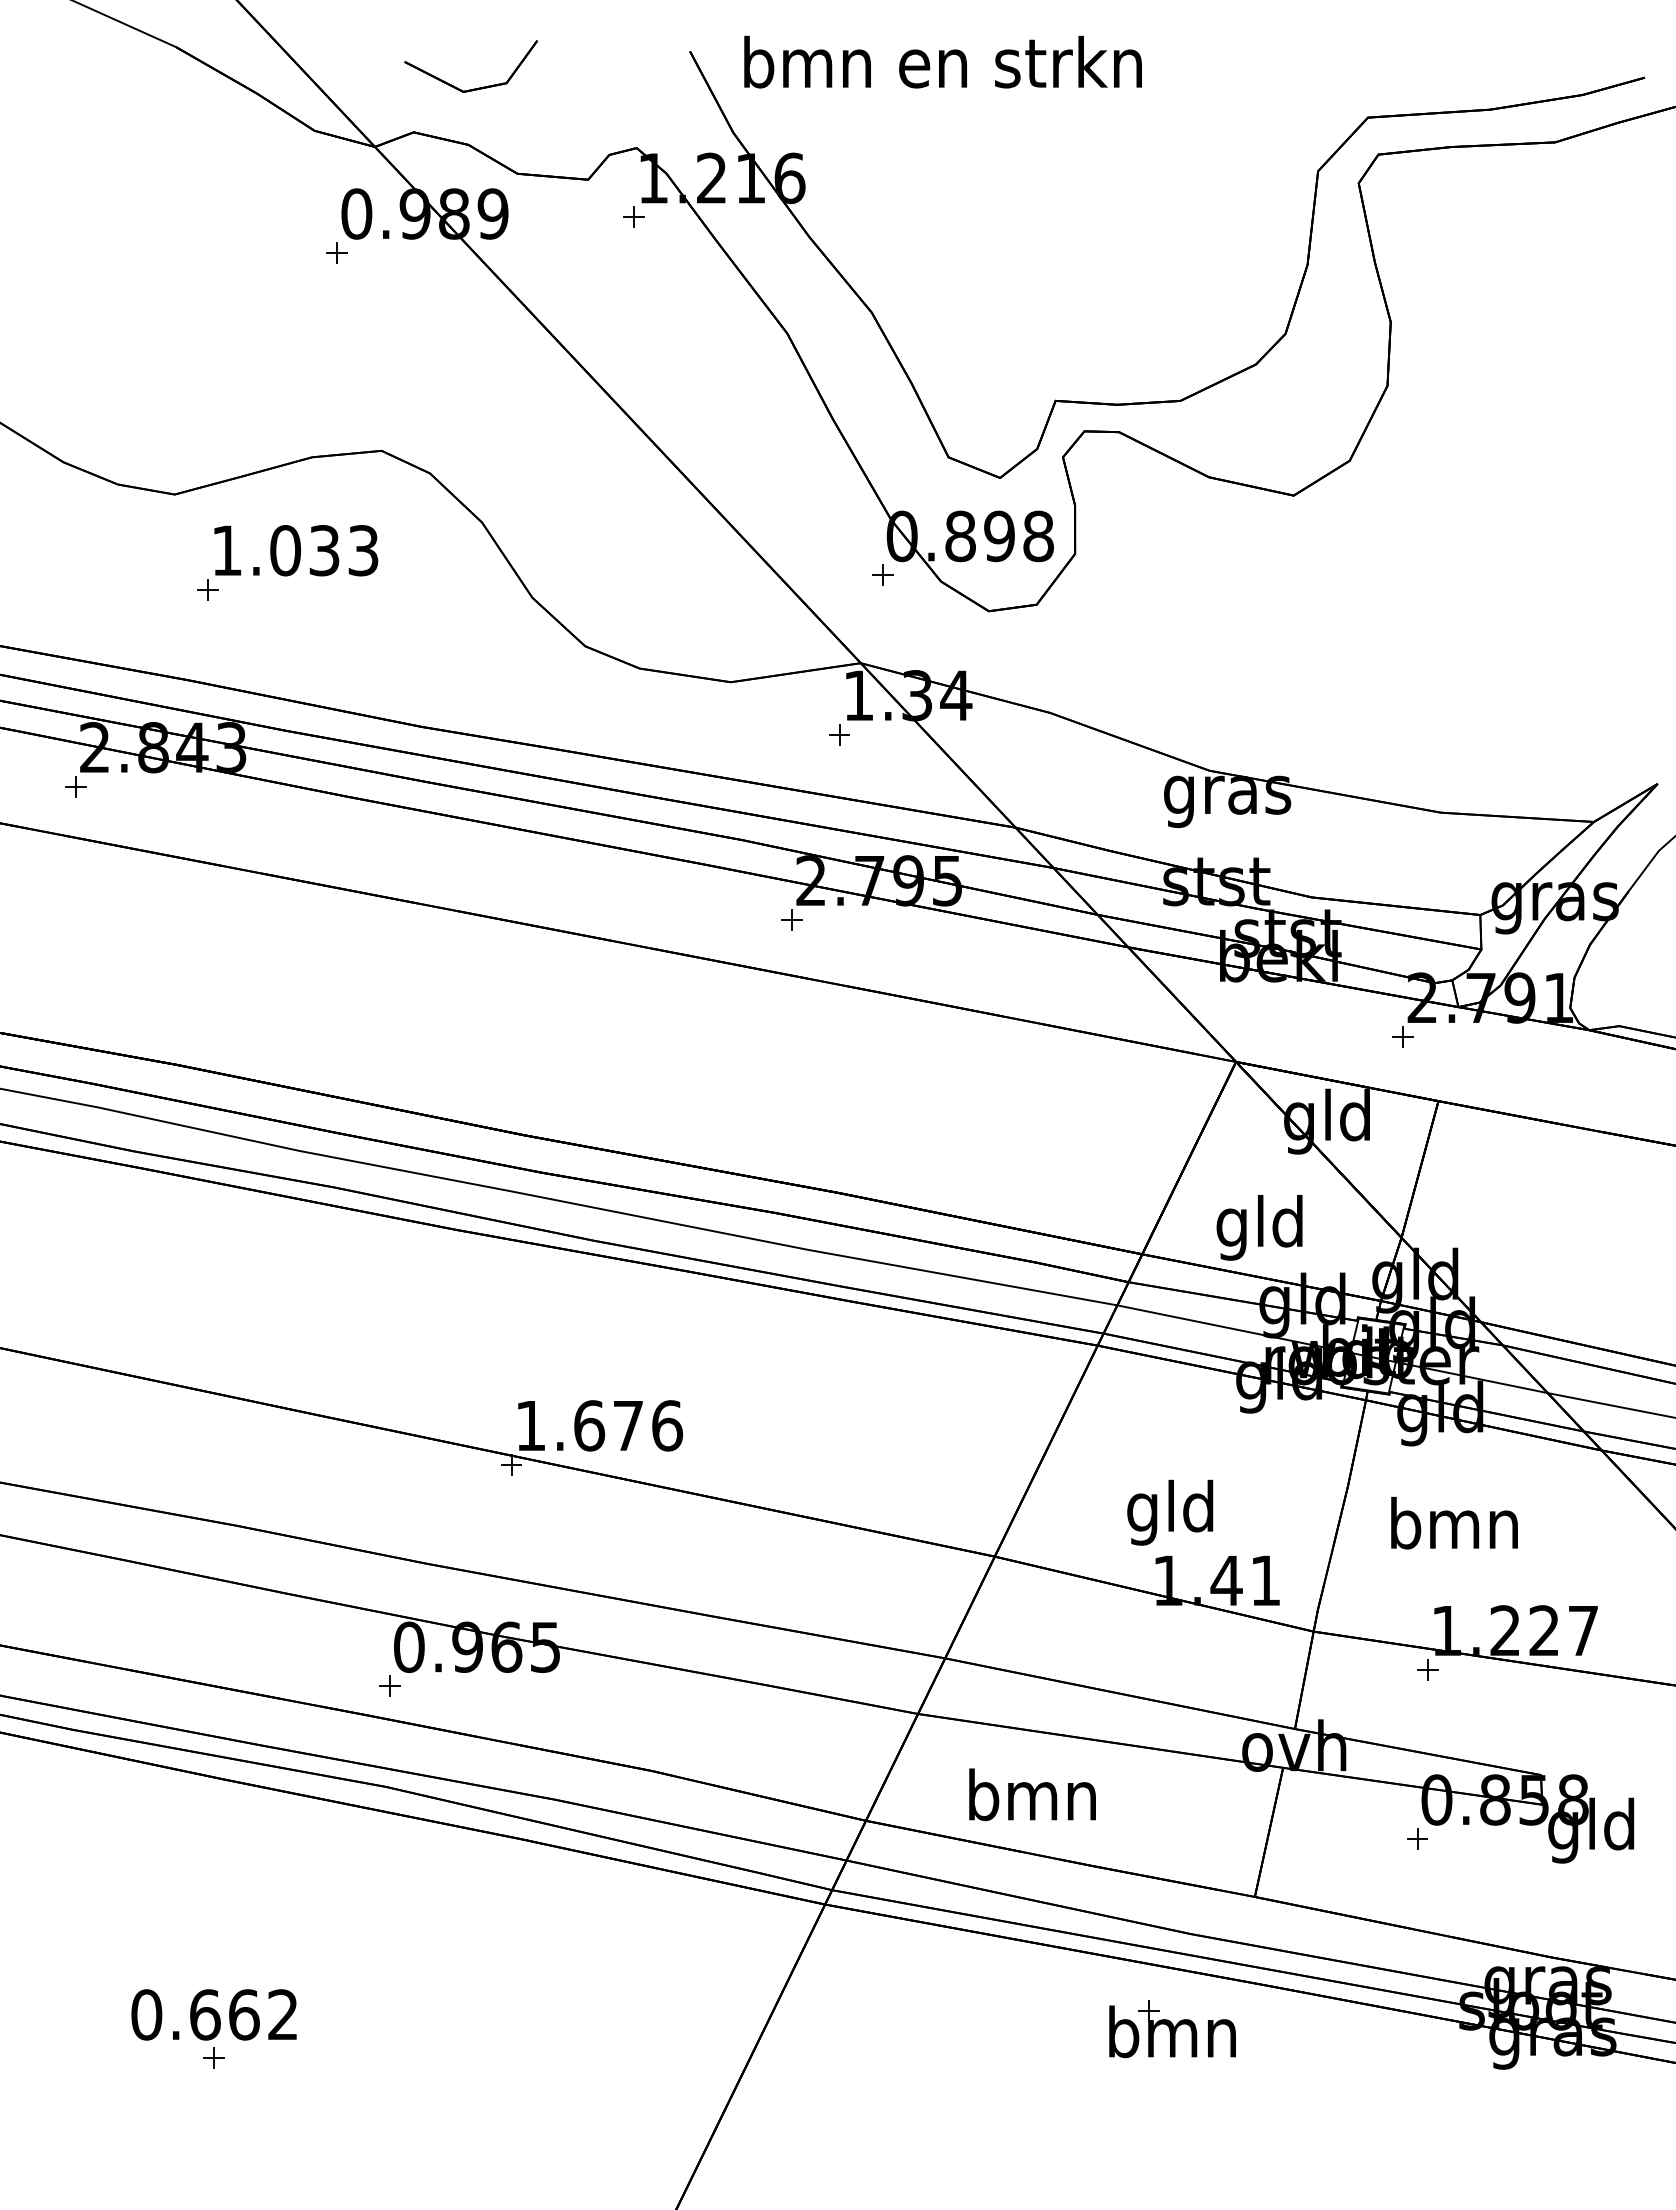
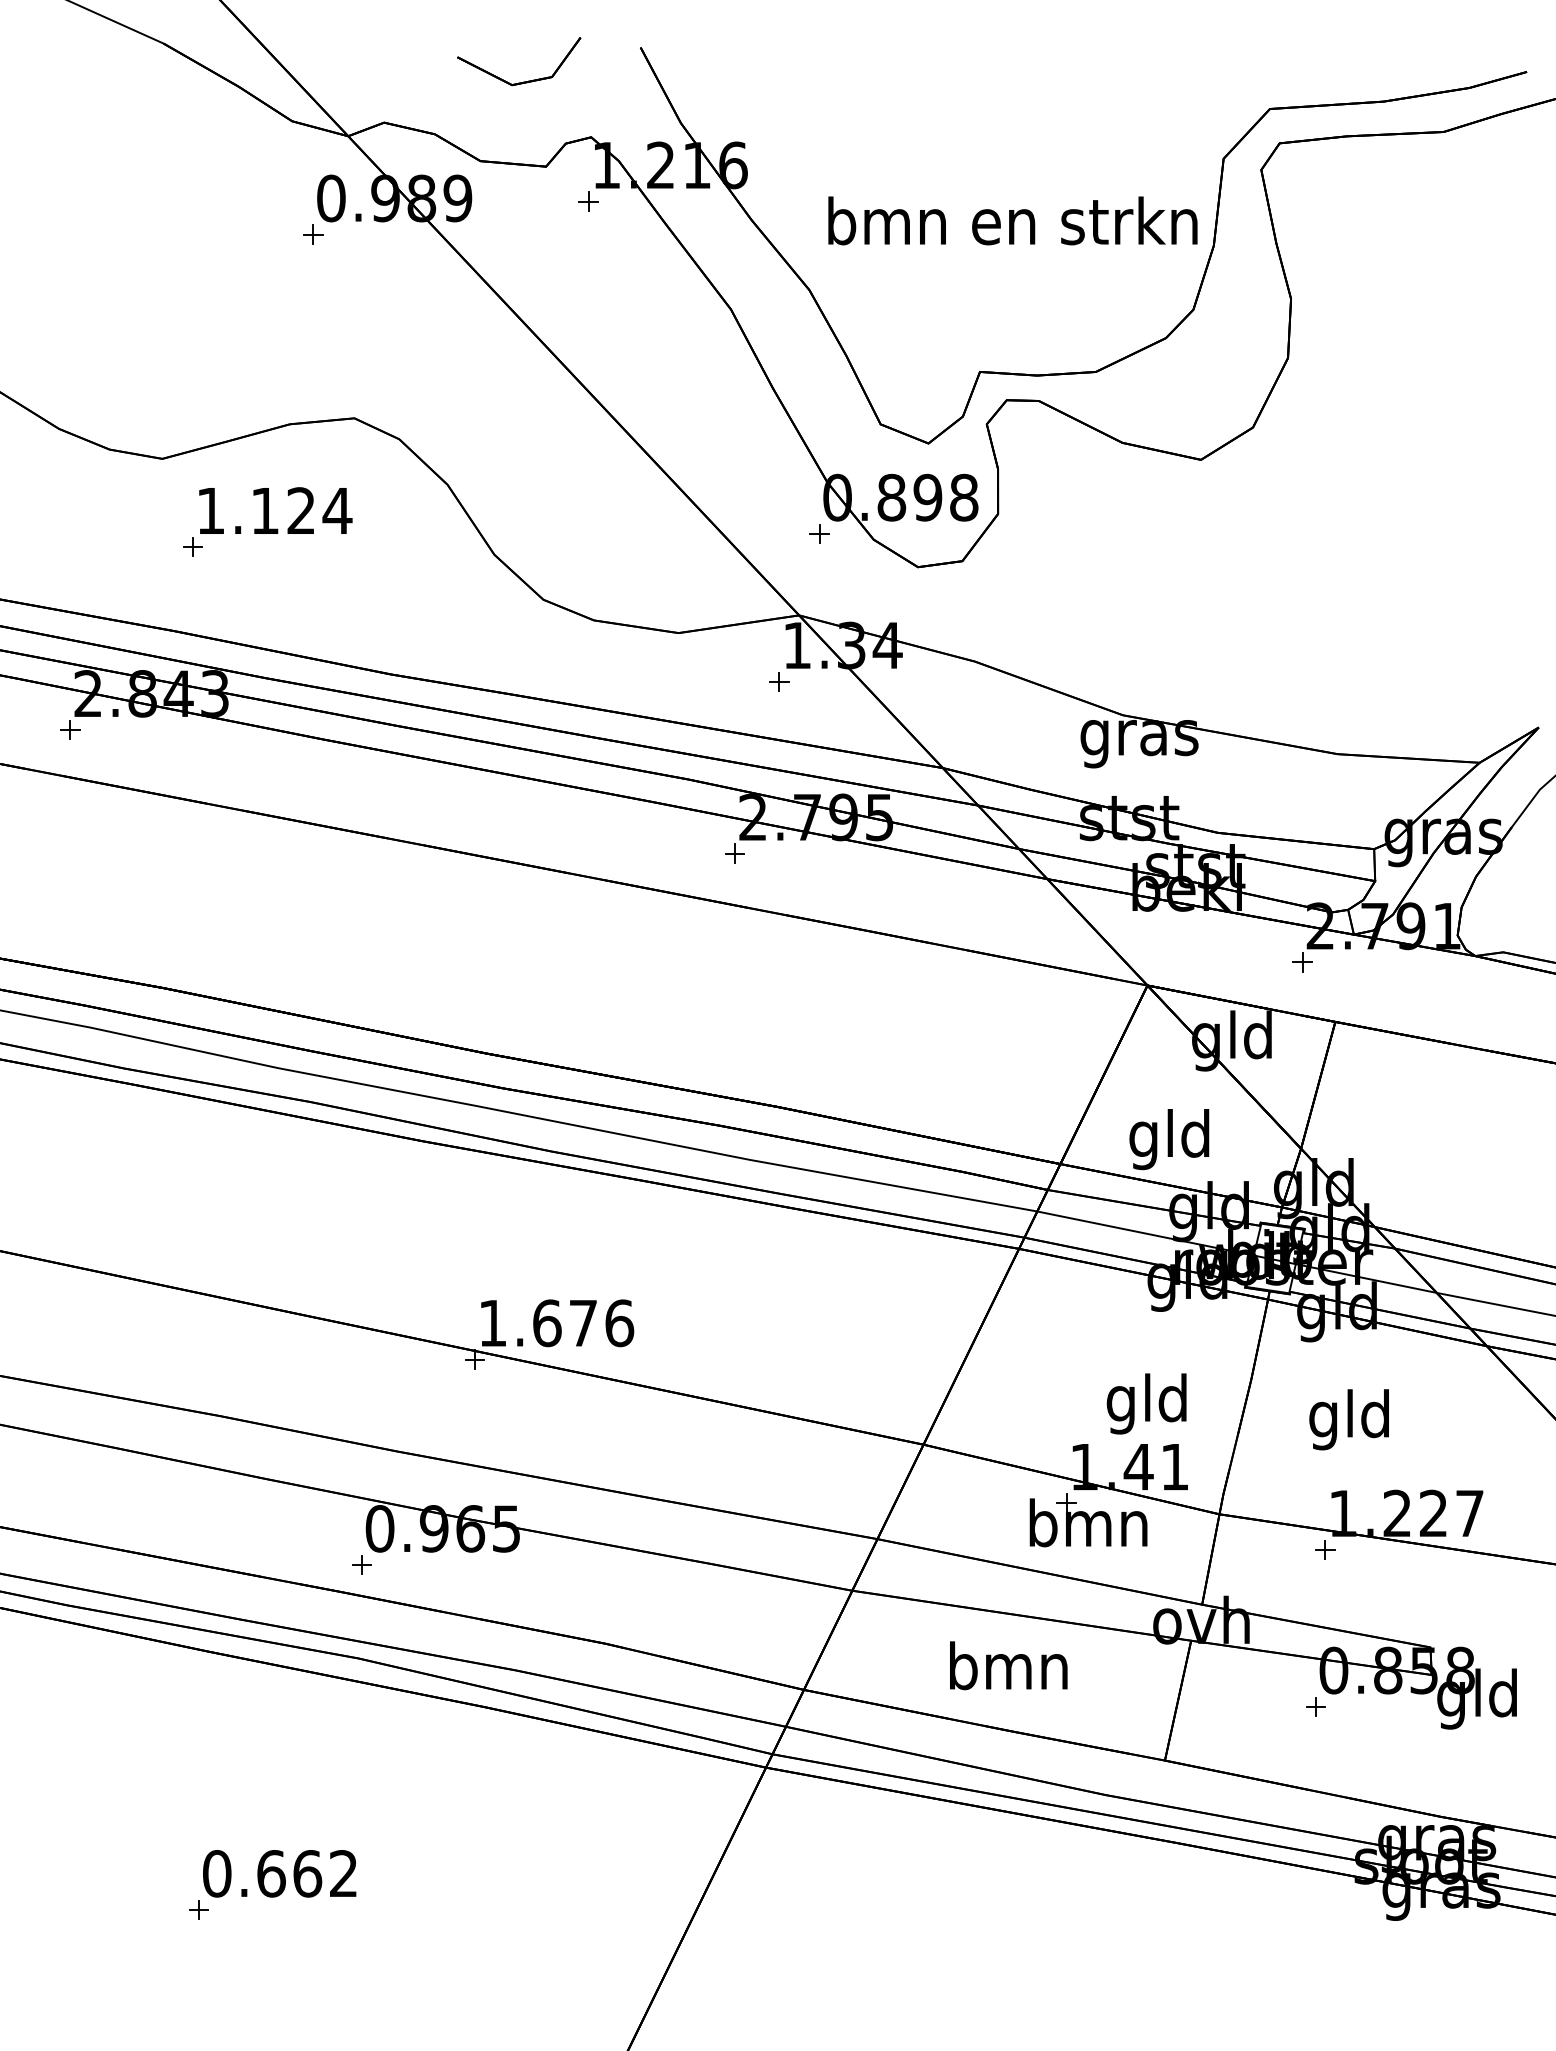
text: (942, 61) -> (1012, 220), moved
part: (473, 88) -> (521, 81), moved
text: (324, 550) -> (301, 510), 1.033 -> 1.124
text: (1170, 1512) -> (1146, 1403), moved
text: (1454, 1529) -> (1350, 1419), bmn -> gld
text: (1032, 1794) -> (1008, 1665), moved
text: (213, 2014) -> (279, 1873), moved
part: (1172, 2029) -> (1088, 1520), moved

